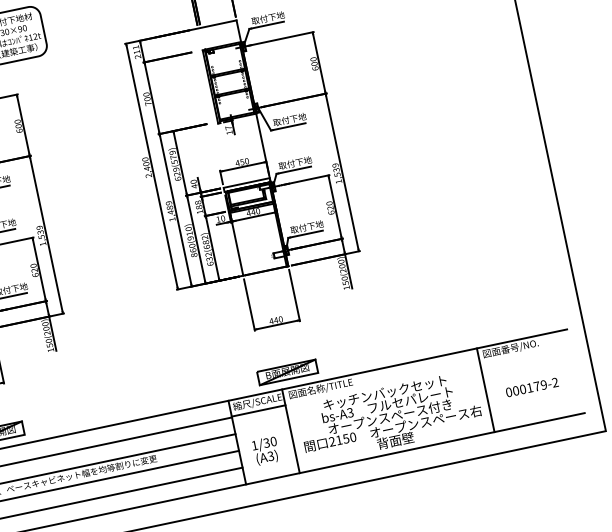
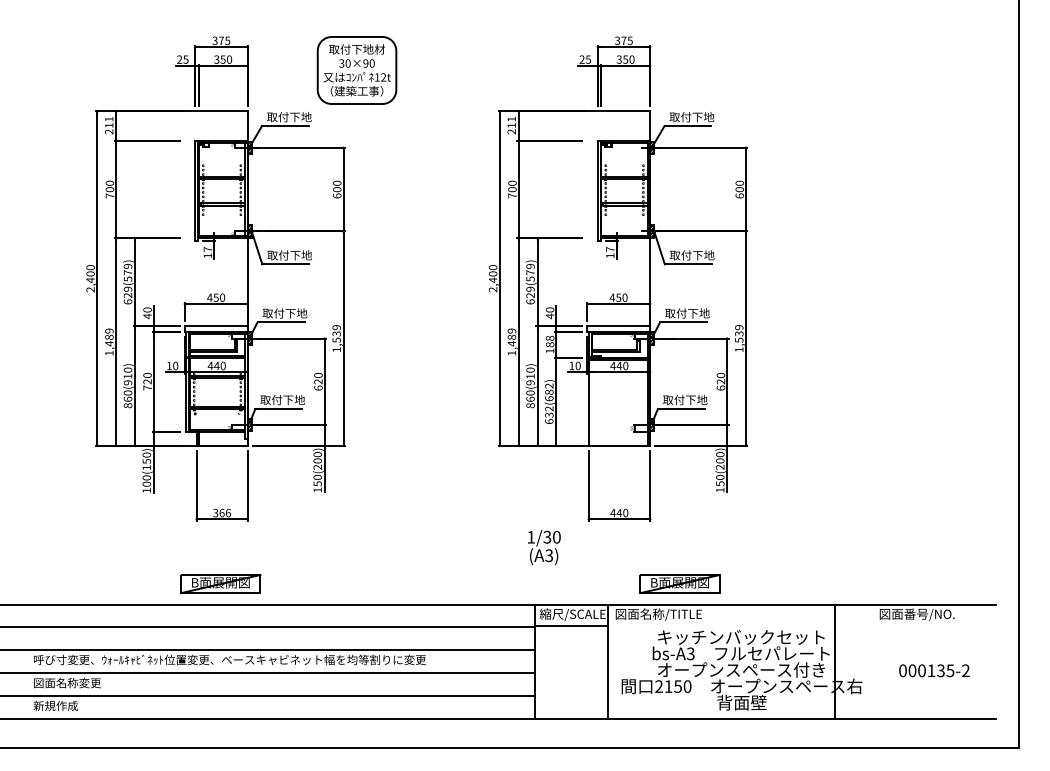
part: (287, 372) -> (679, 583), moved
text: (540, 385) -> (945, 670), 000179-2 -> 000135-2
line: (485, 390) -> (835, 661), moved
text: (266, 450) -> (544, 547), moved

